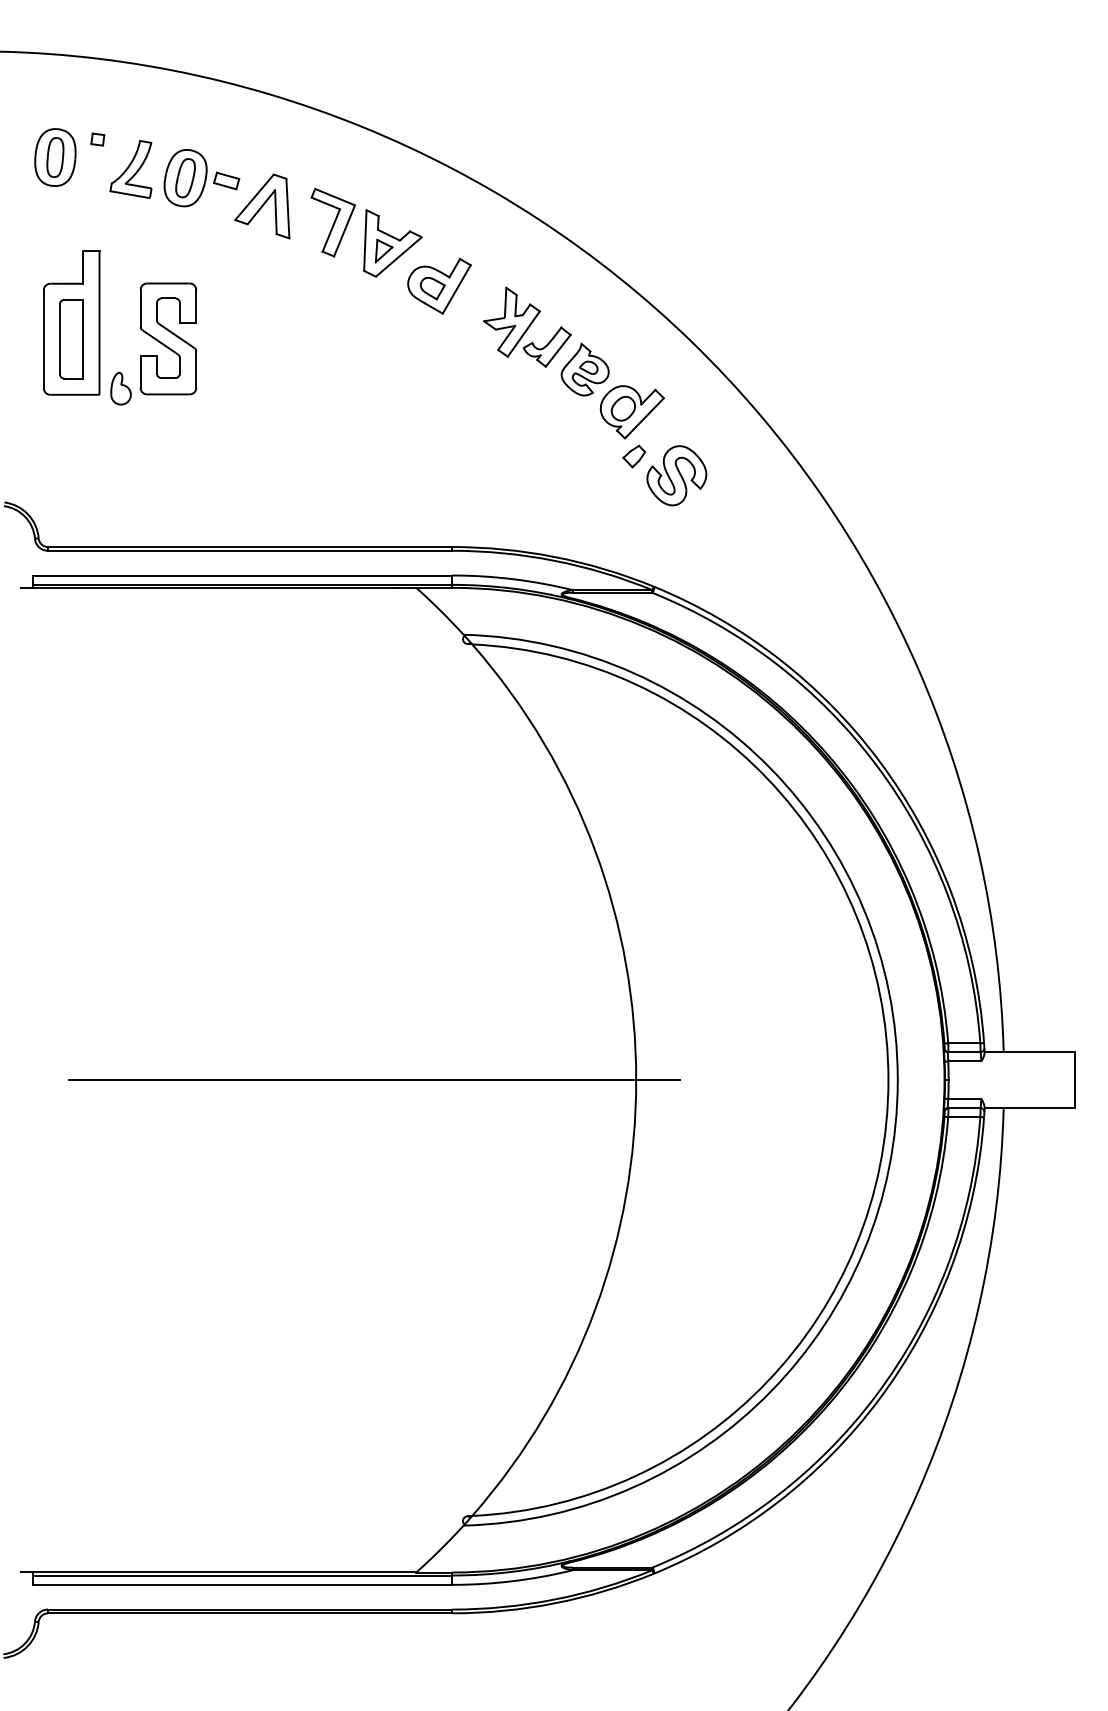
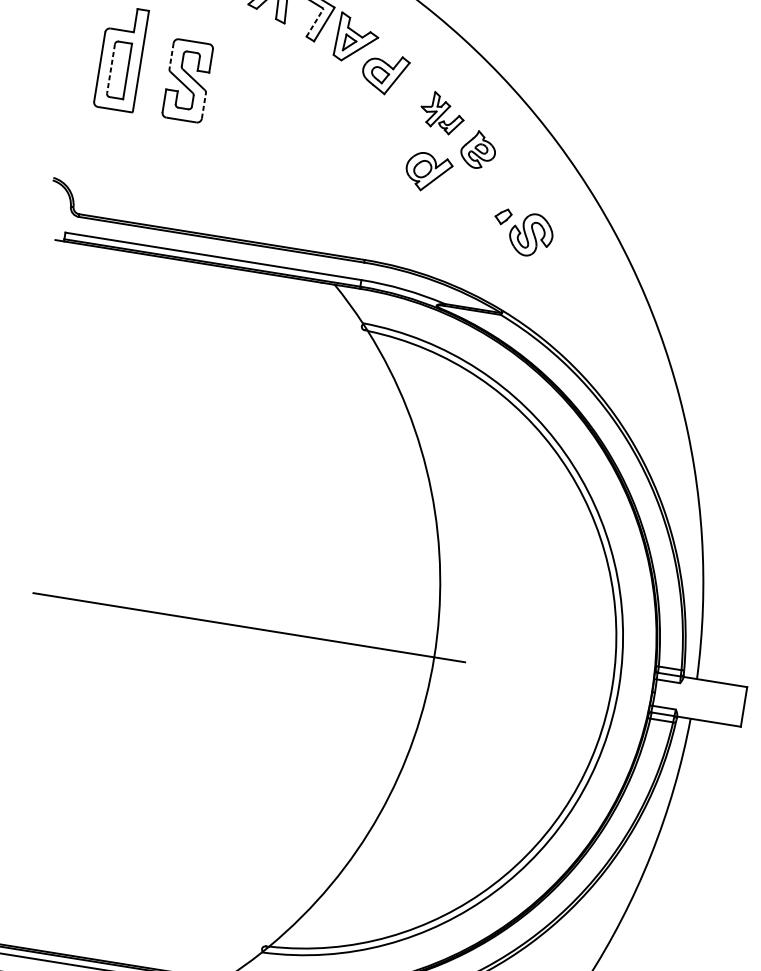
line: (331, 230) -> (315, 22), solid -> dashed
line: (140, 308) -> (171, 56), solid -> dashed
part: (527, 326) -> (442, 112), size x0.7
line: (59, 339) -> (110, 68), solid -> dashed
line: (196, 369) -> (204, 105), solid -> dashed
part: (120, 388) -> (148, 110), removed
part: (631, 412) -> (428, 172), moved

